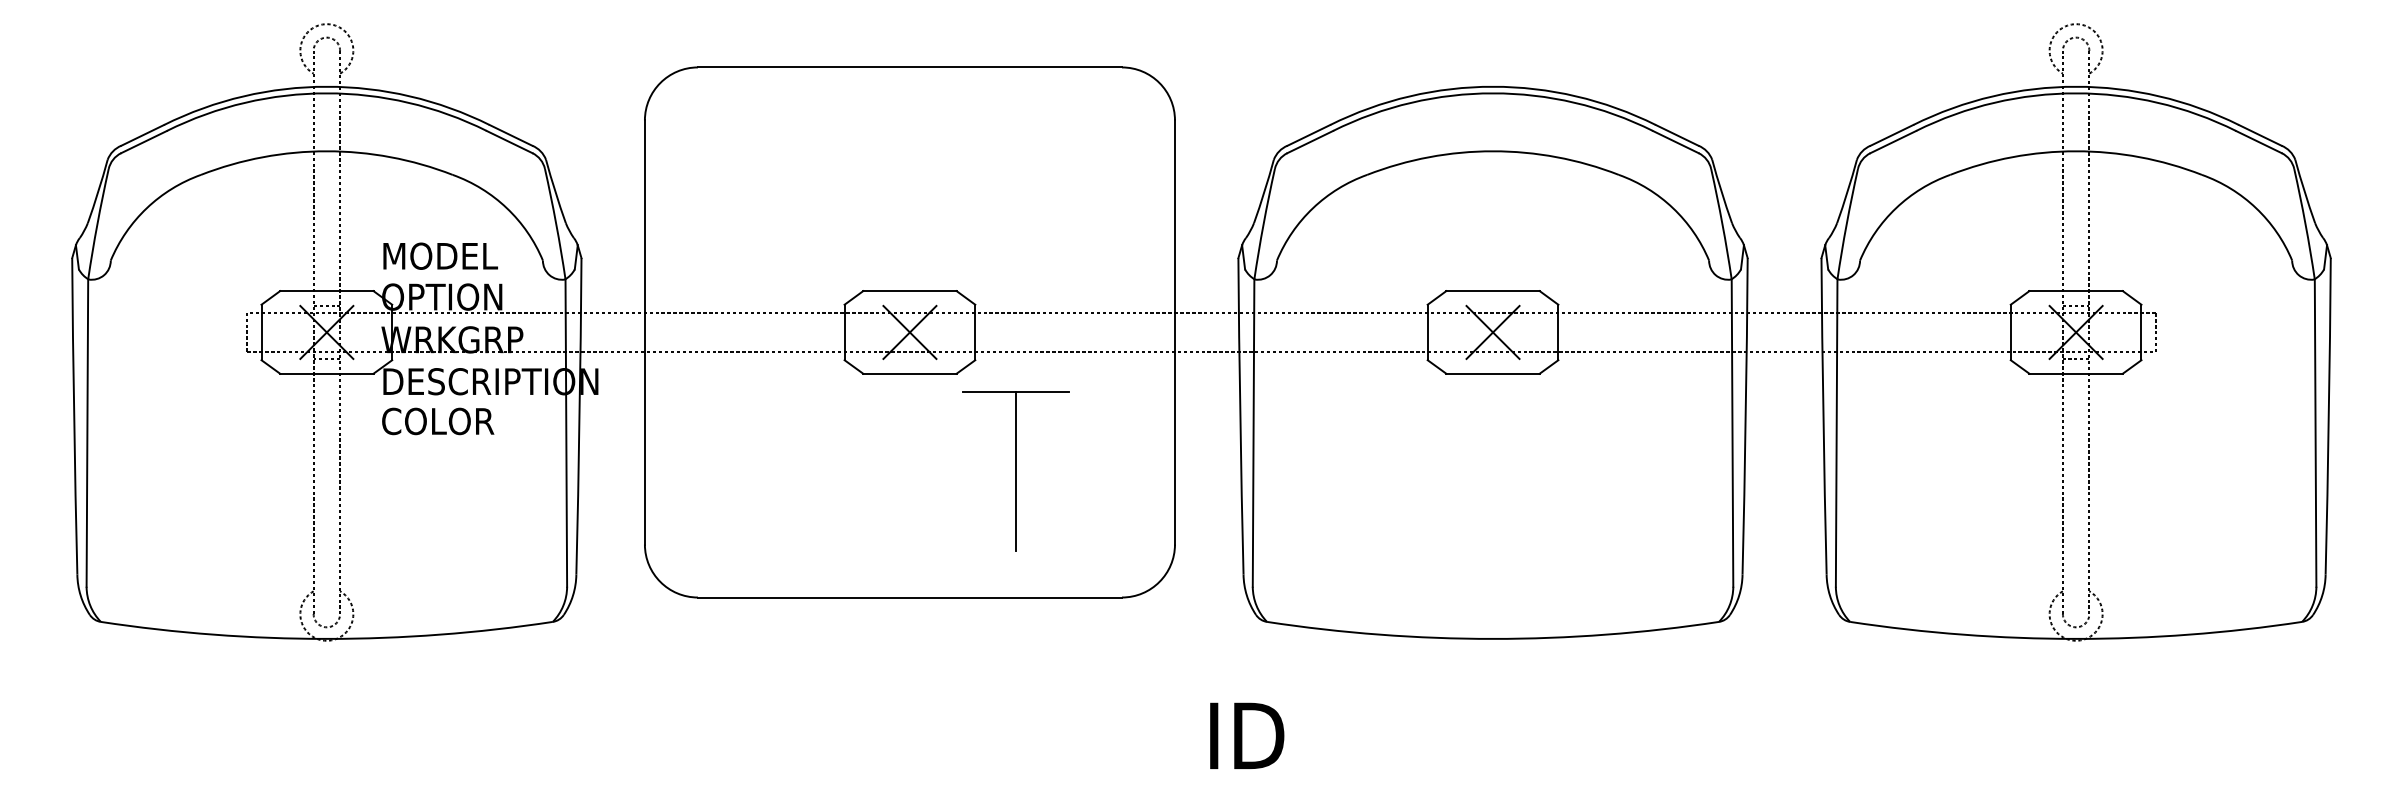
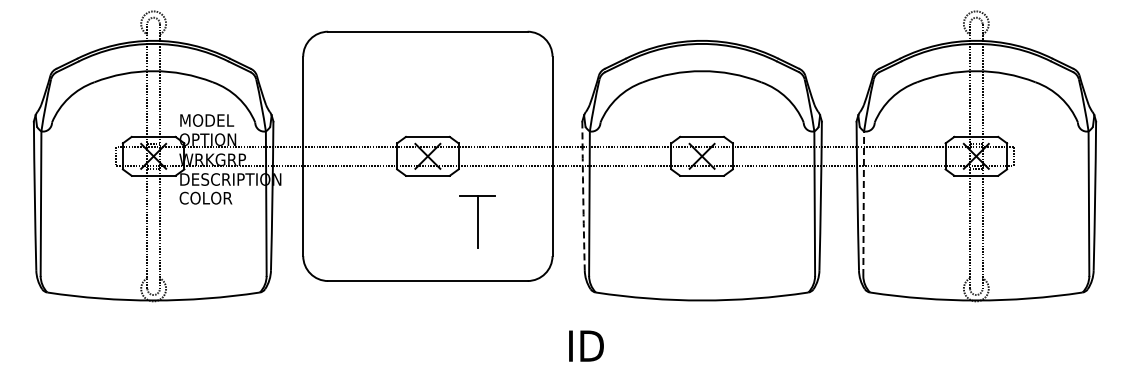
arc: (1240, 415) -> (583, 195), solid -> dashed
line: (1836, 432) -> (863, 203), solid -> dashed
part: (1015, 470) -> (477, 221), size x0.7

